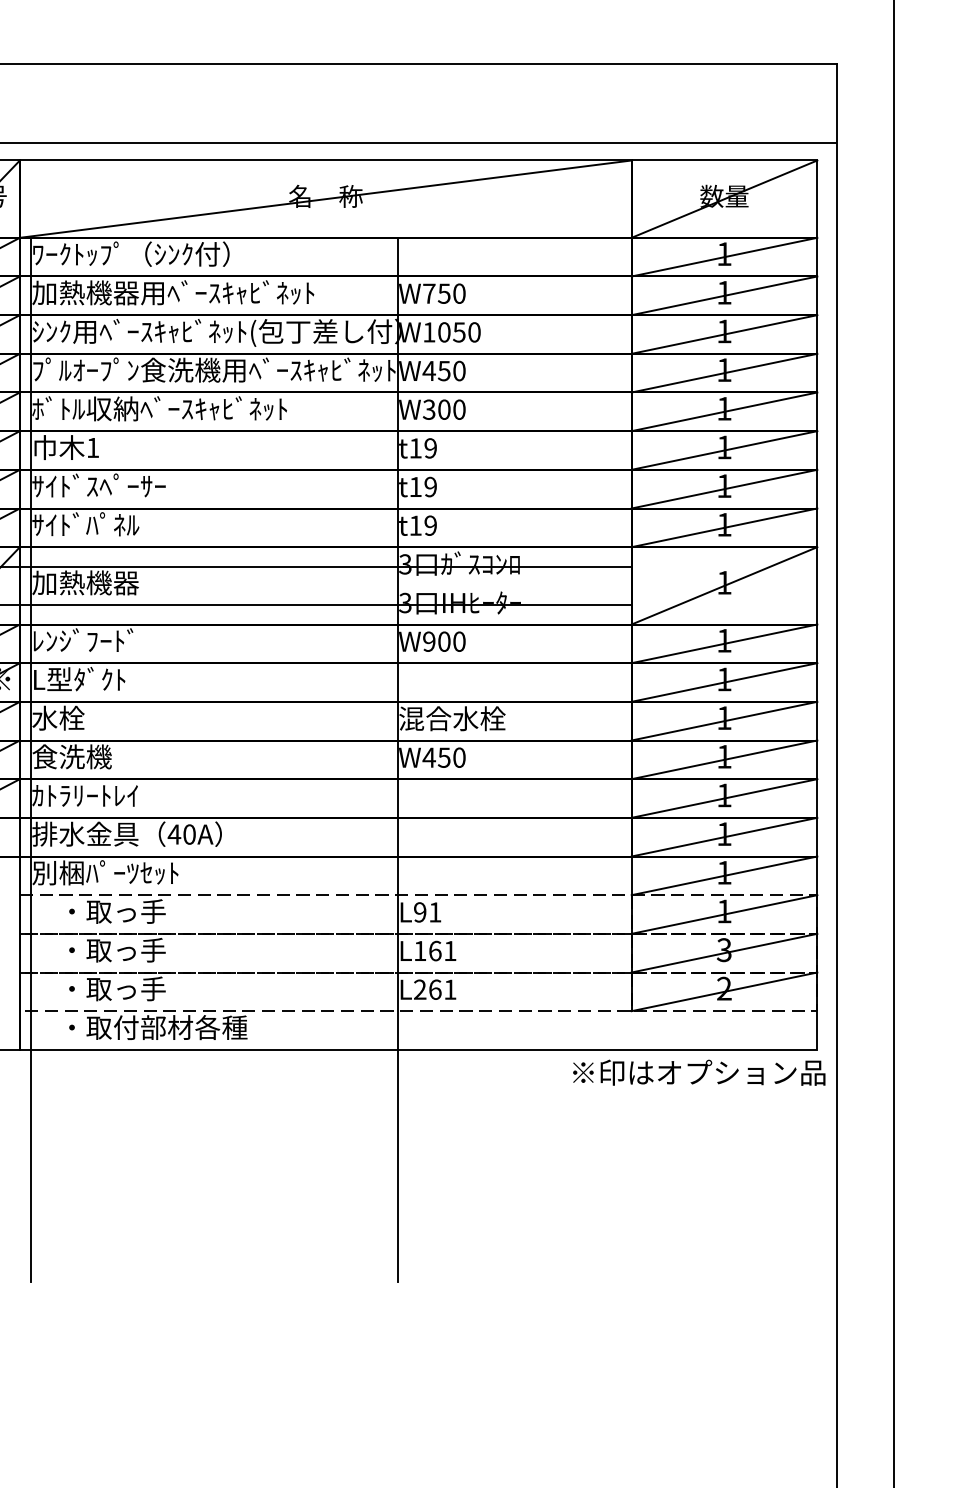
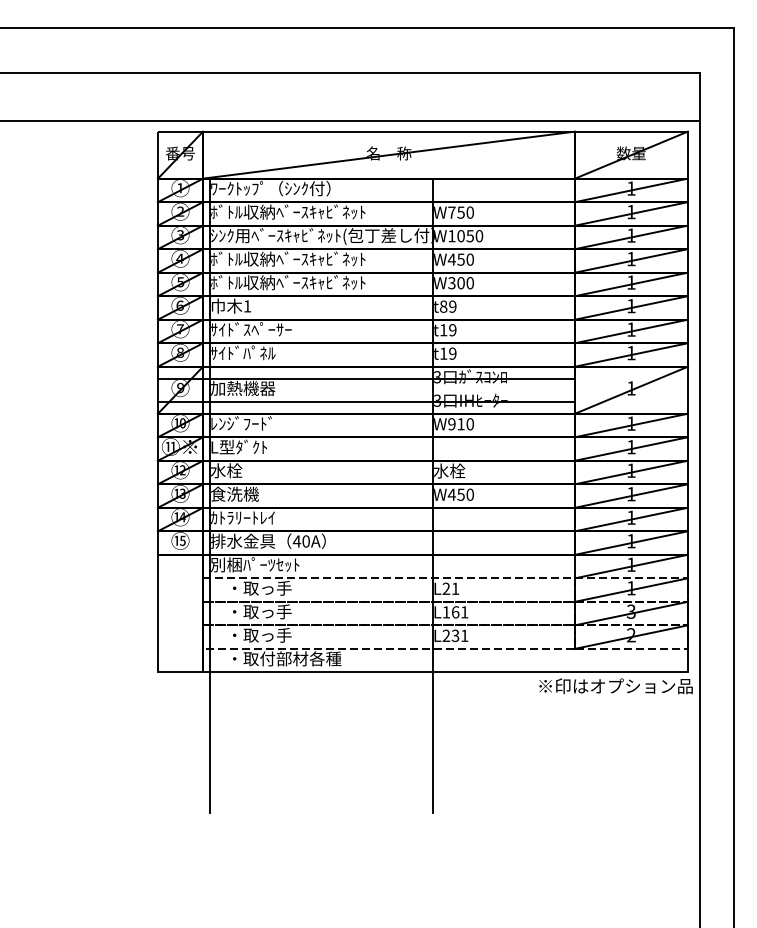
text: (173, 291) -> (296, 211), 加熱機器用ﾍﾞｰｽｷｬﾋﾞﾈｯﾄ -> ﾎﾞﾄﾙ収納ﾍﾞｰｽｷｬﾋﾞﾈｯﾄ
text: (214, 369) -> (321, 258), ﾌﾟﾙｵｰﾌﾟﾝ食洗機用ﾍﾞｰｽｷｬﾋﾞﾈｯﾄ -> ﾎﾞﾄﾙ収納ﾍﾞｰｽｷｬﾋﾞﾈｯﾄ
text: (415, 448) -> (443, 306), t19 -> t89
text: (443, 642) -> (460, 424), W900 -> W910
text: (453, 717) -> (466, 470), 混合水栓 -> 水栓
text: (420, 911) -> (446, 588), L91 -> L21
text: (435, 989) -> (455, 635), L261 -> L231

